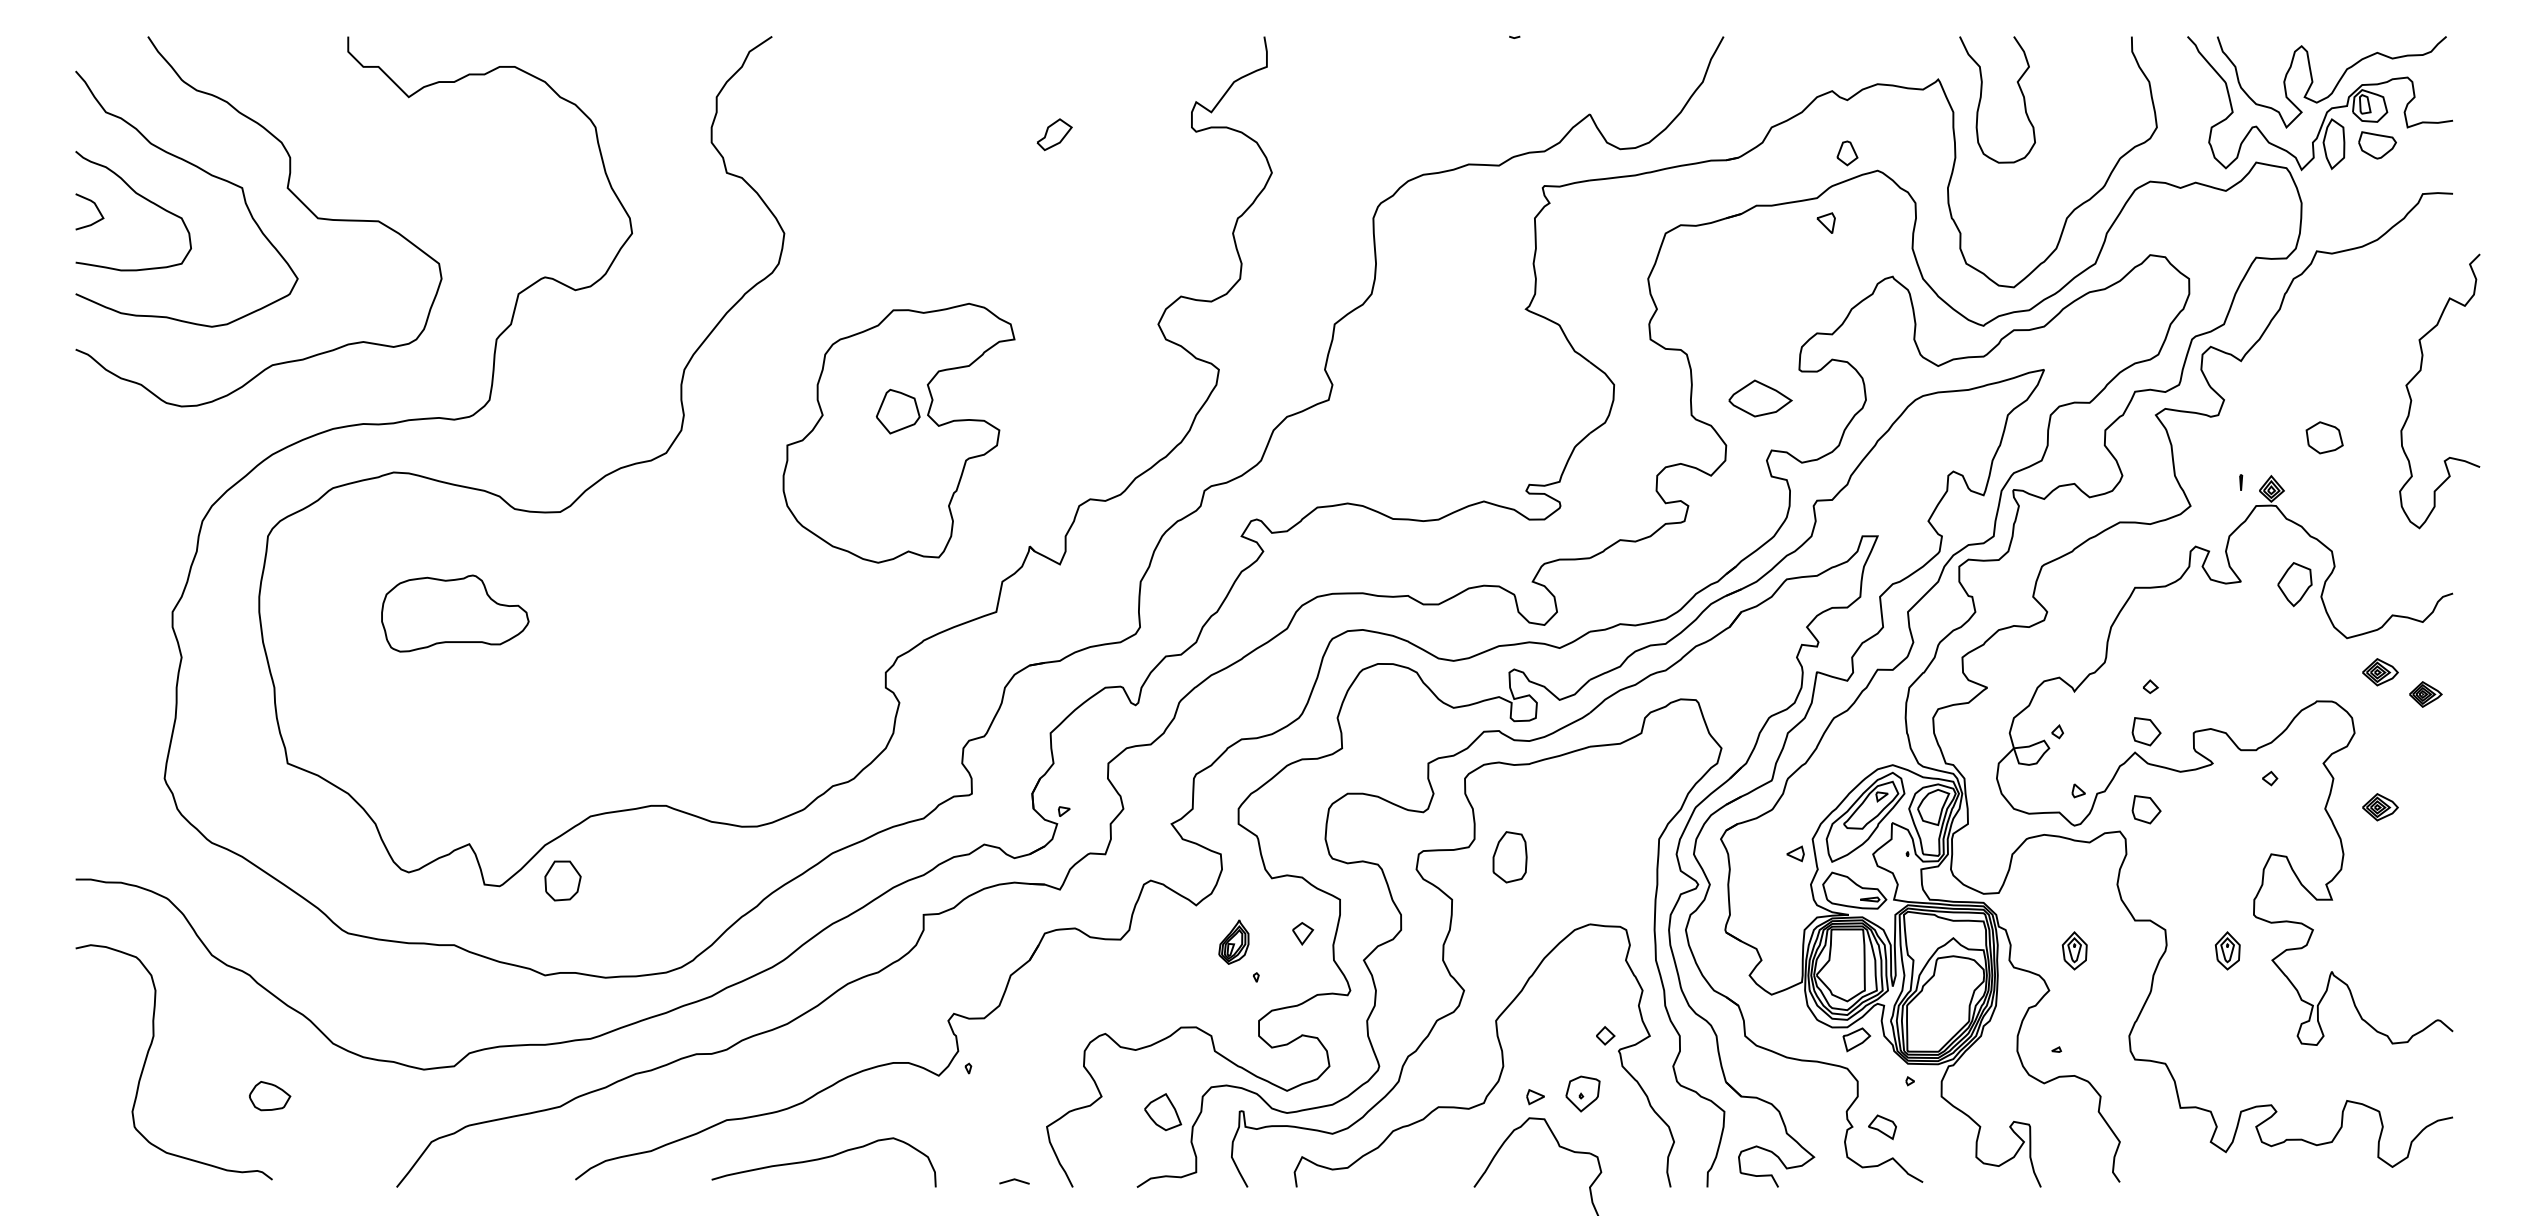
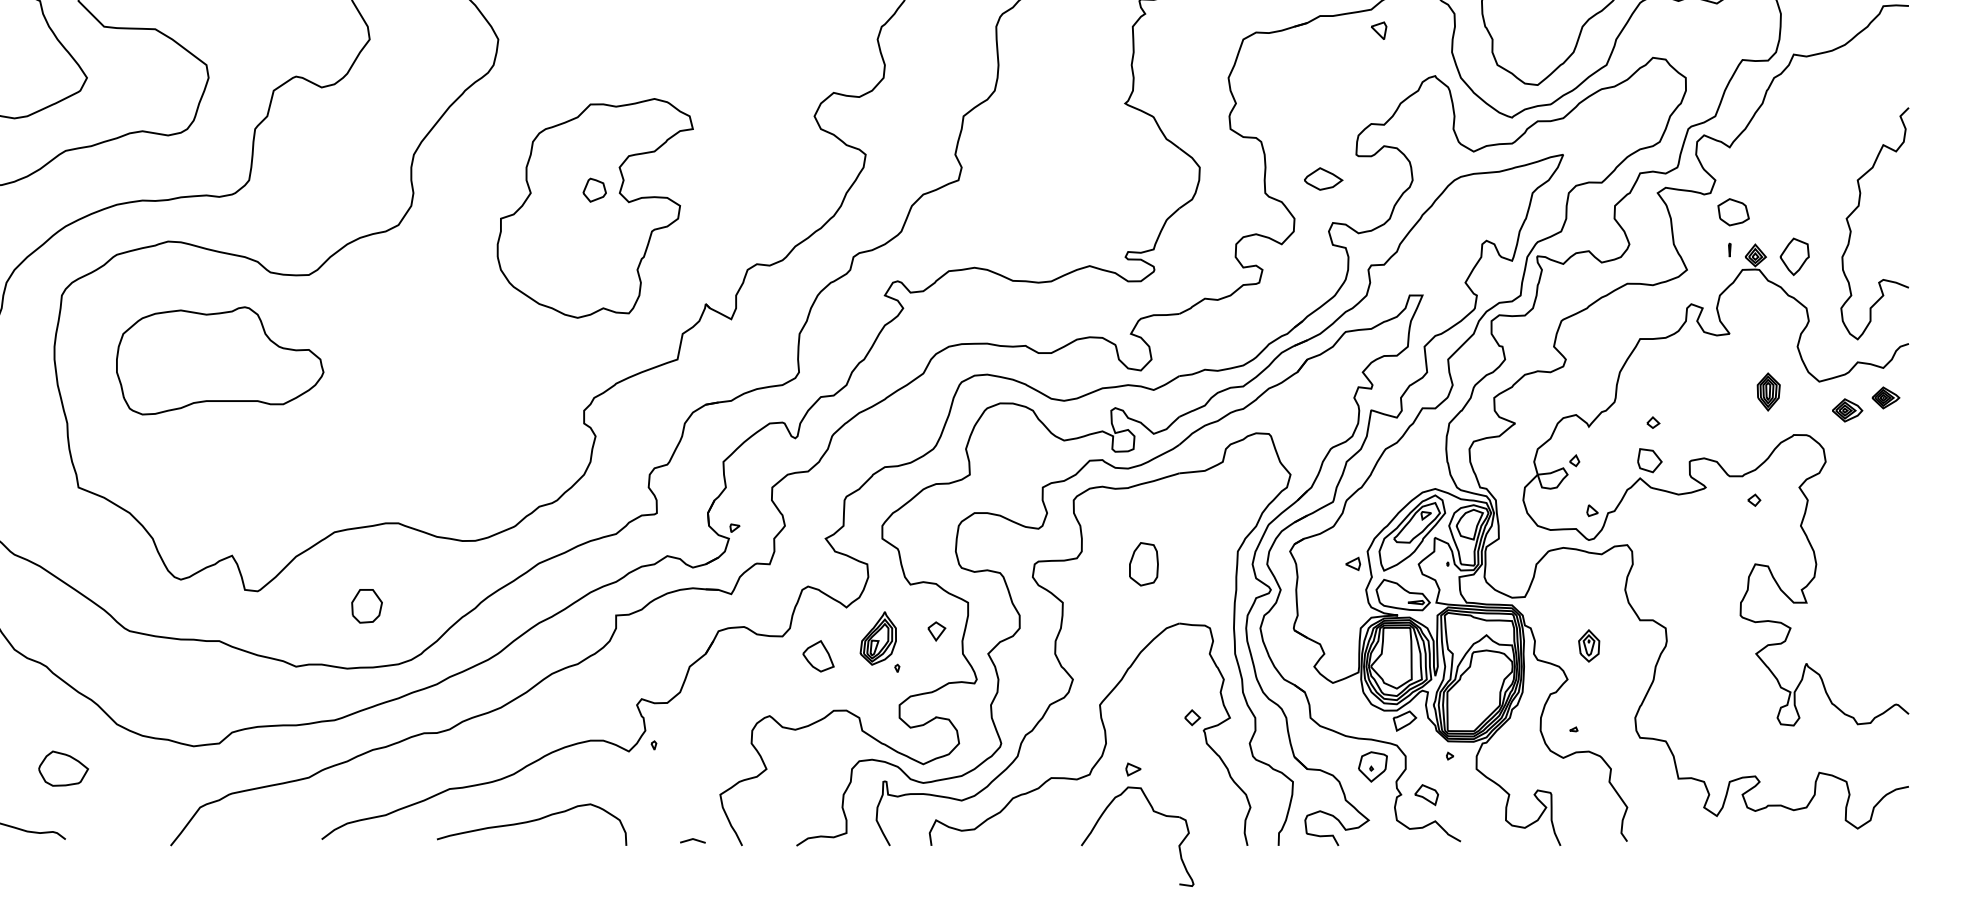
curve: (2416, 376) -> (1855, 211), moved
part: (1760, 398) -> (1323, 179), size x0.71
part: (898, 411) -> (594, 190), size x0.62
part: (2324, 437) -> (1733, 211), moved
part: (2294, 584) -> (1794, 256), moved
part: (455, 613) -> (220, 360), size x1.67
part: (2287, 650) -> (1768, 392), added
part: (2425, 694) -> (1885, 397), moved
part: (2380, 807) -> (1847, 524), removed
part: (2146, 809) -> (1649, 526), removed
part: (1509, 857) -> (1143, 564), moved
part: (562, 880) -> (366, 605), moved
part: (1233, 942) -> (878, 638), size x1.43
part: (2227, 950) -> (1718, 645), removed
part: (1582, 1093) -> (1372, 766), moved
part: (269, 1095) -> (63, 768), size x1.43
part: (1163, 1112) -> (818, 656), moved

